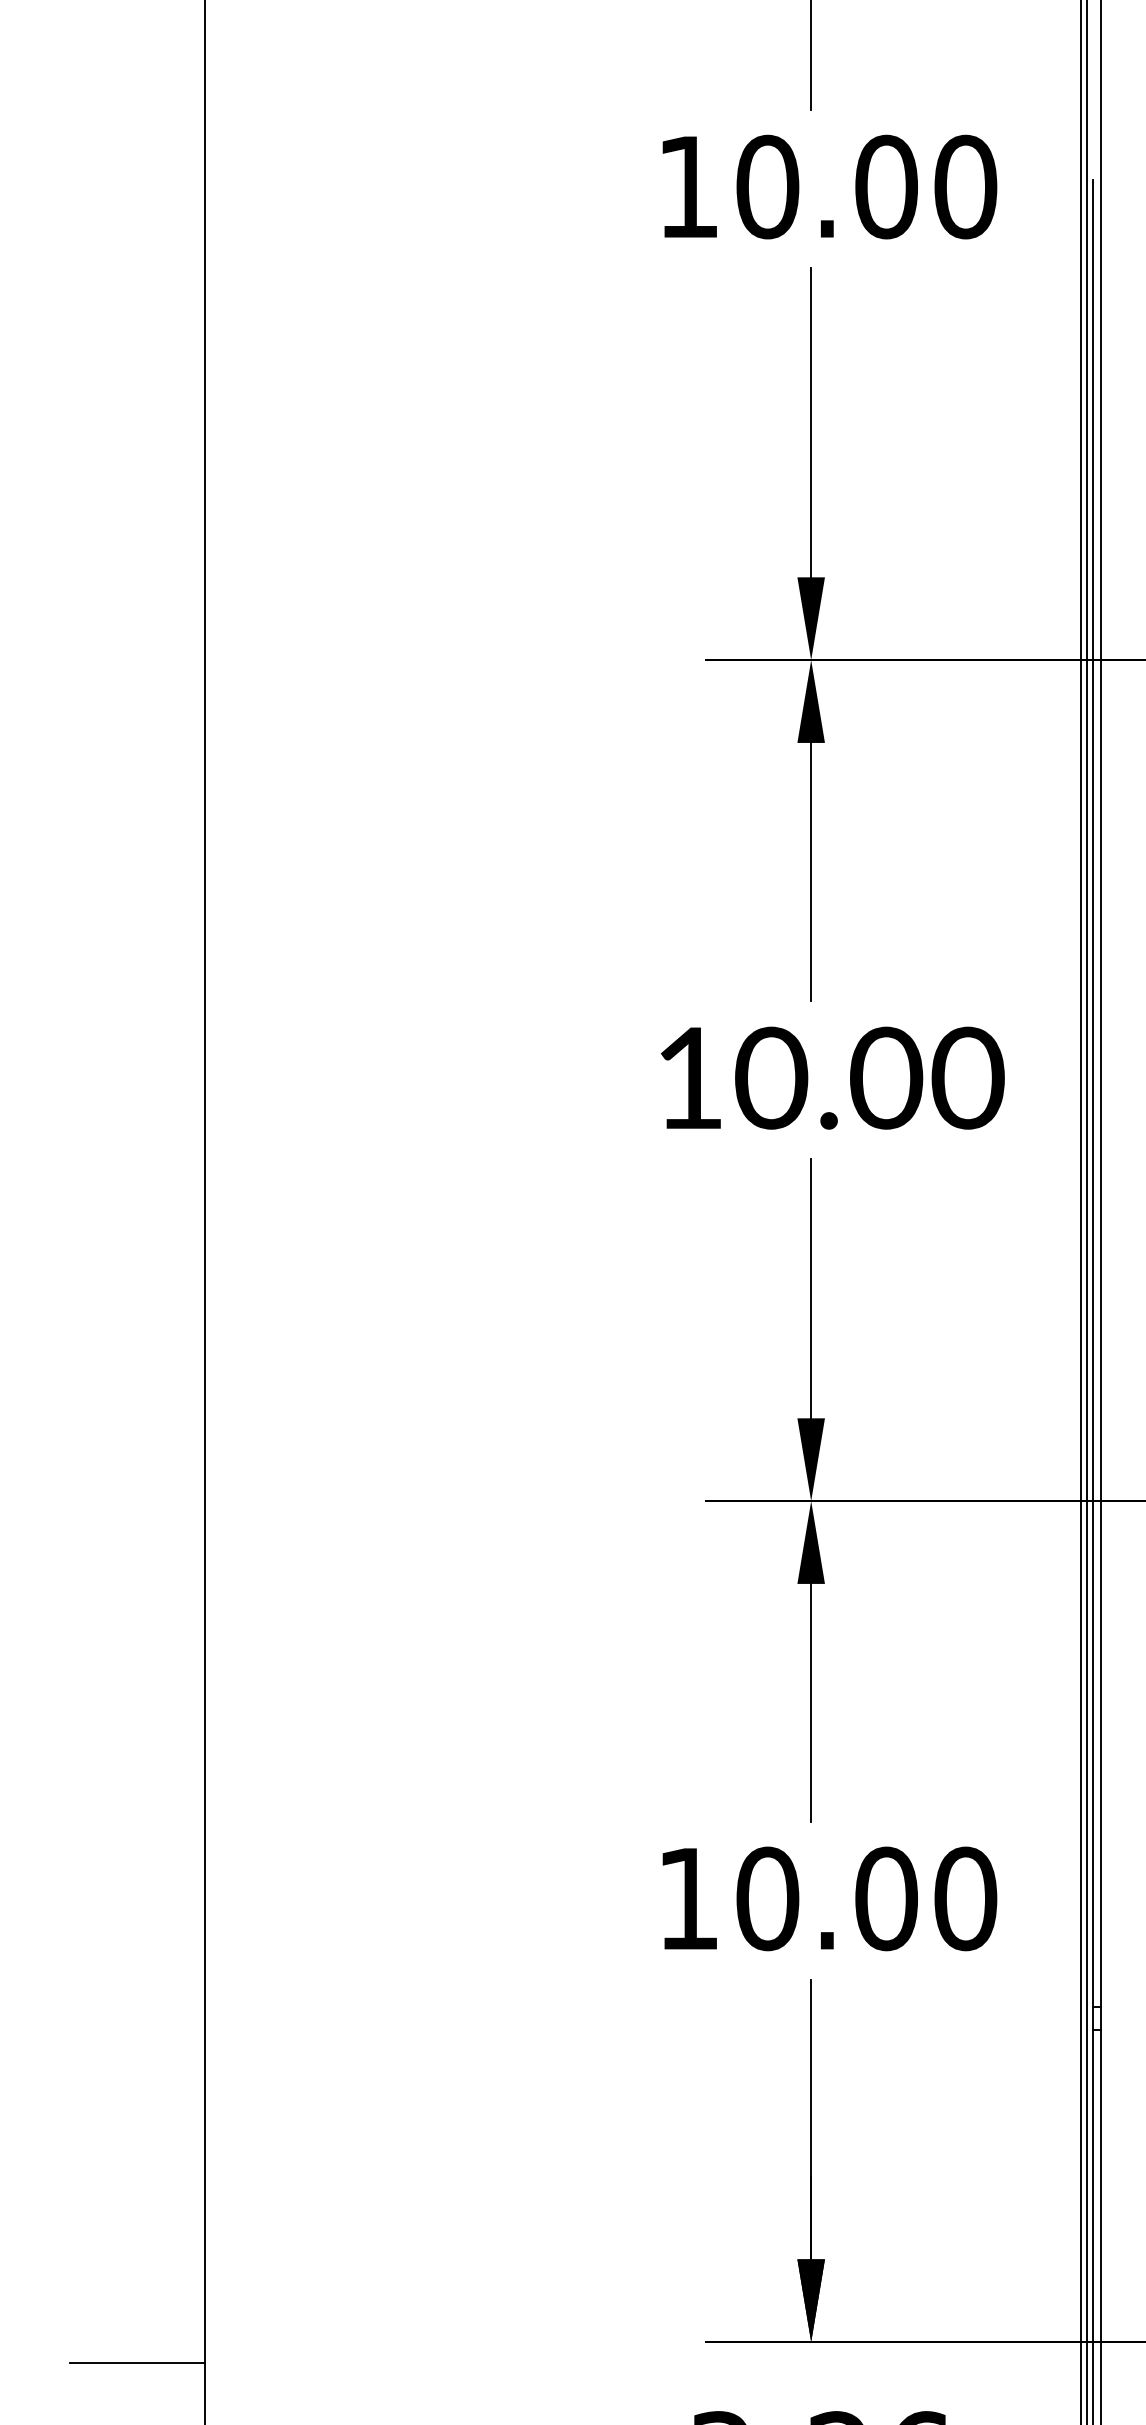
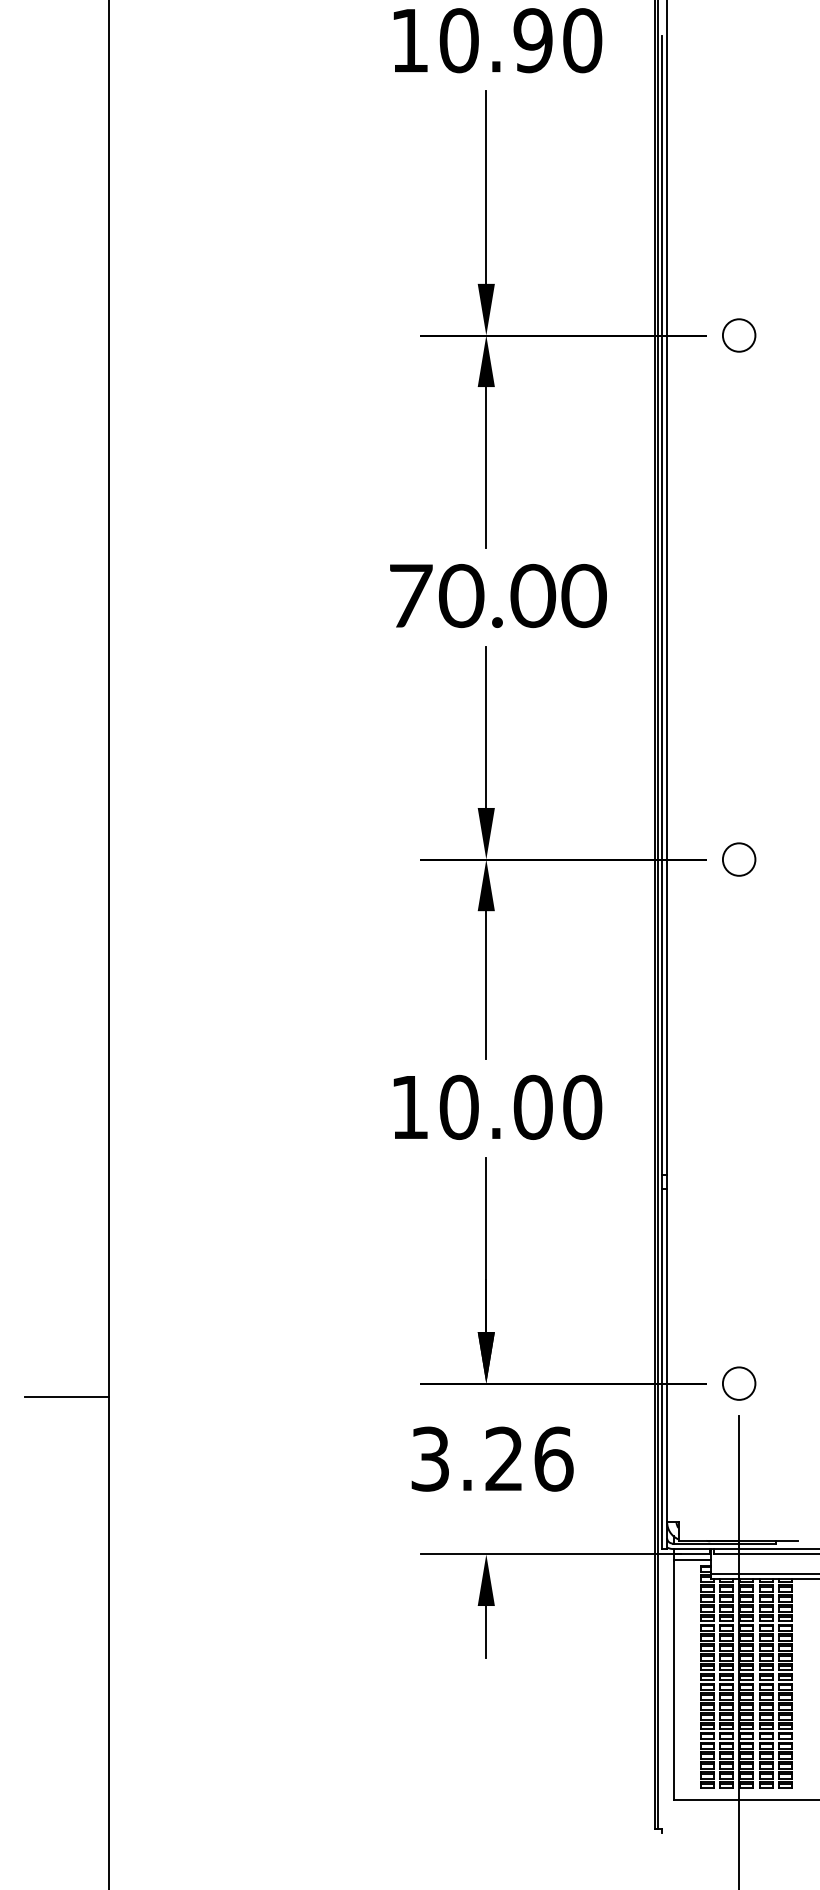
text: (885, 186) -> (532, 40), 10.00 -> 10.90
text: (691, 1077) -> (411, 595), 10.00 -> 70.00

